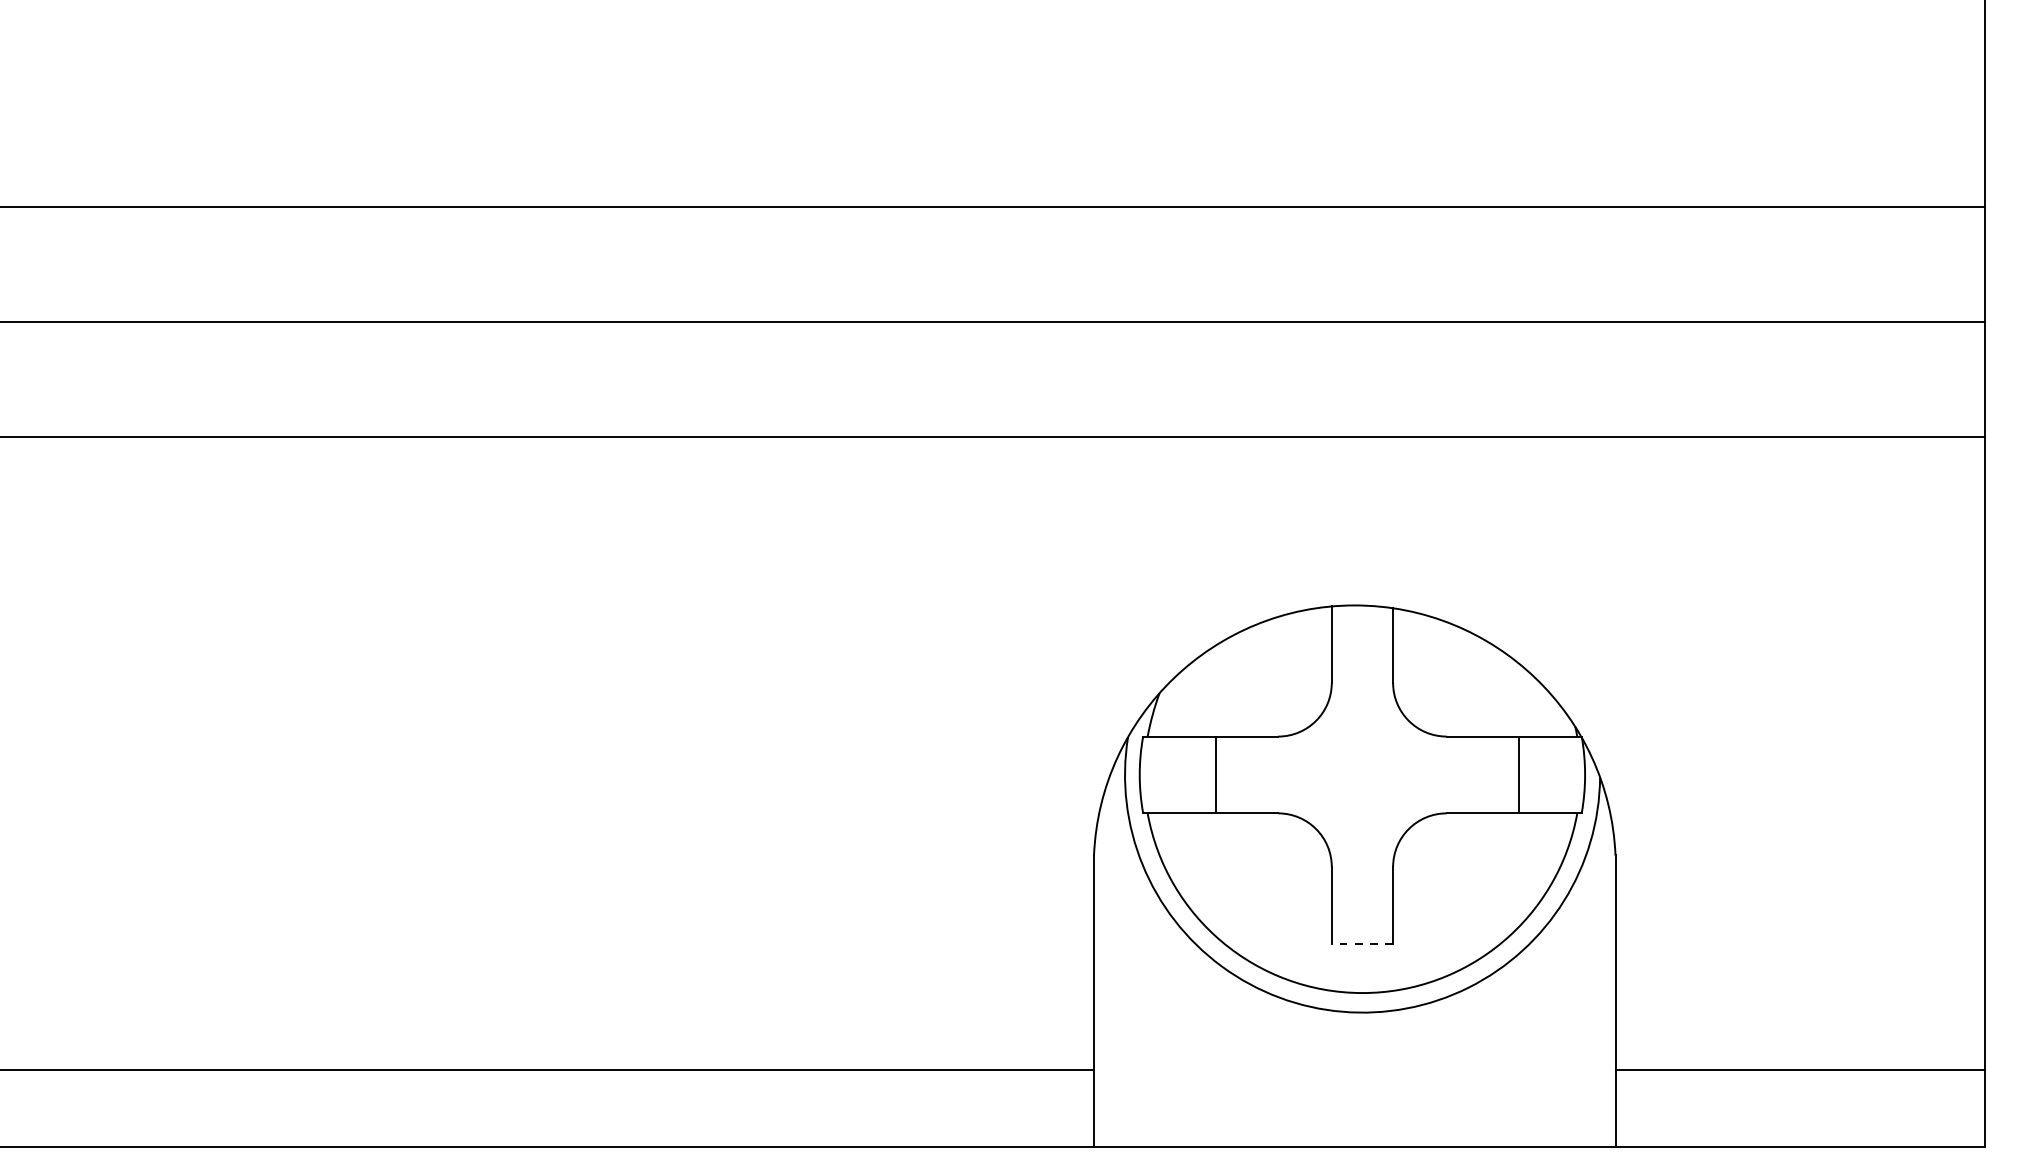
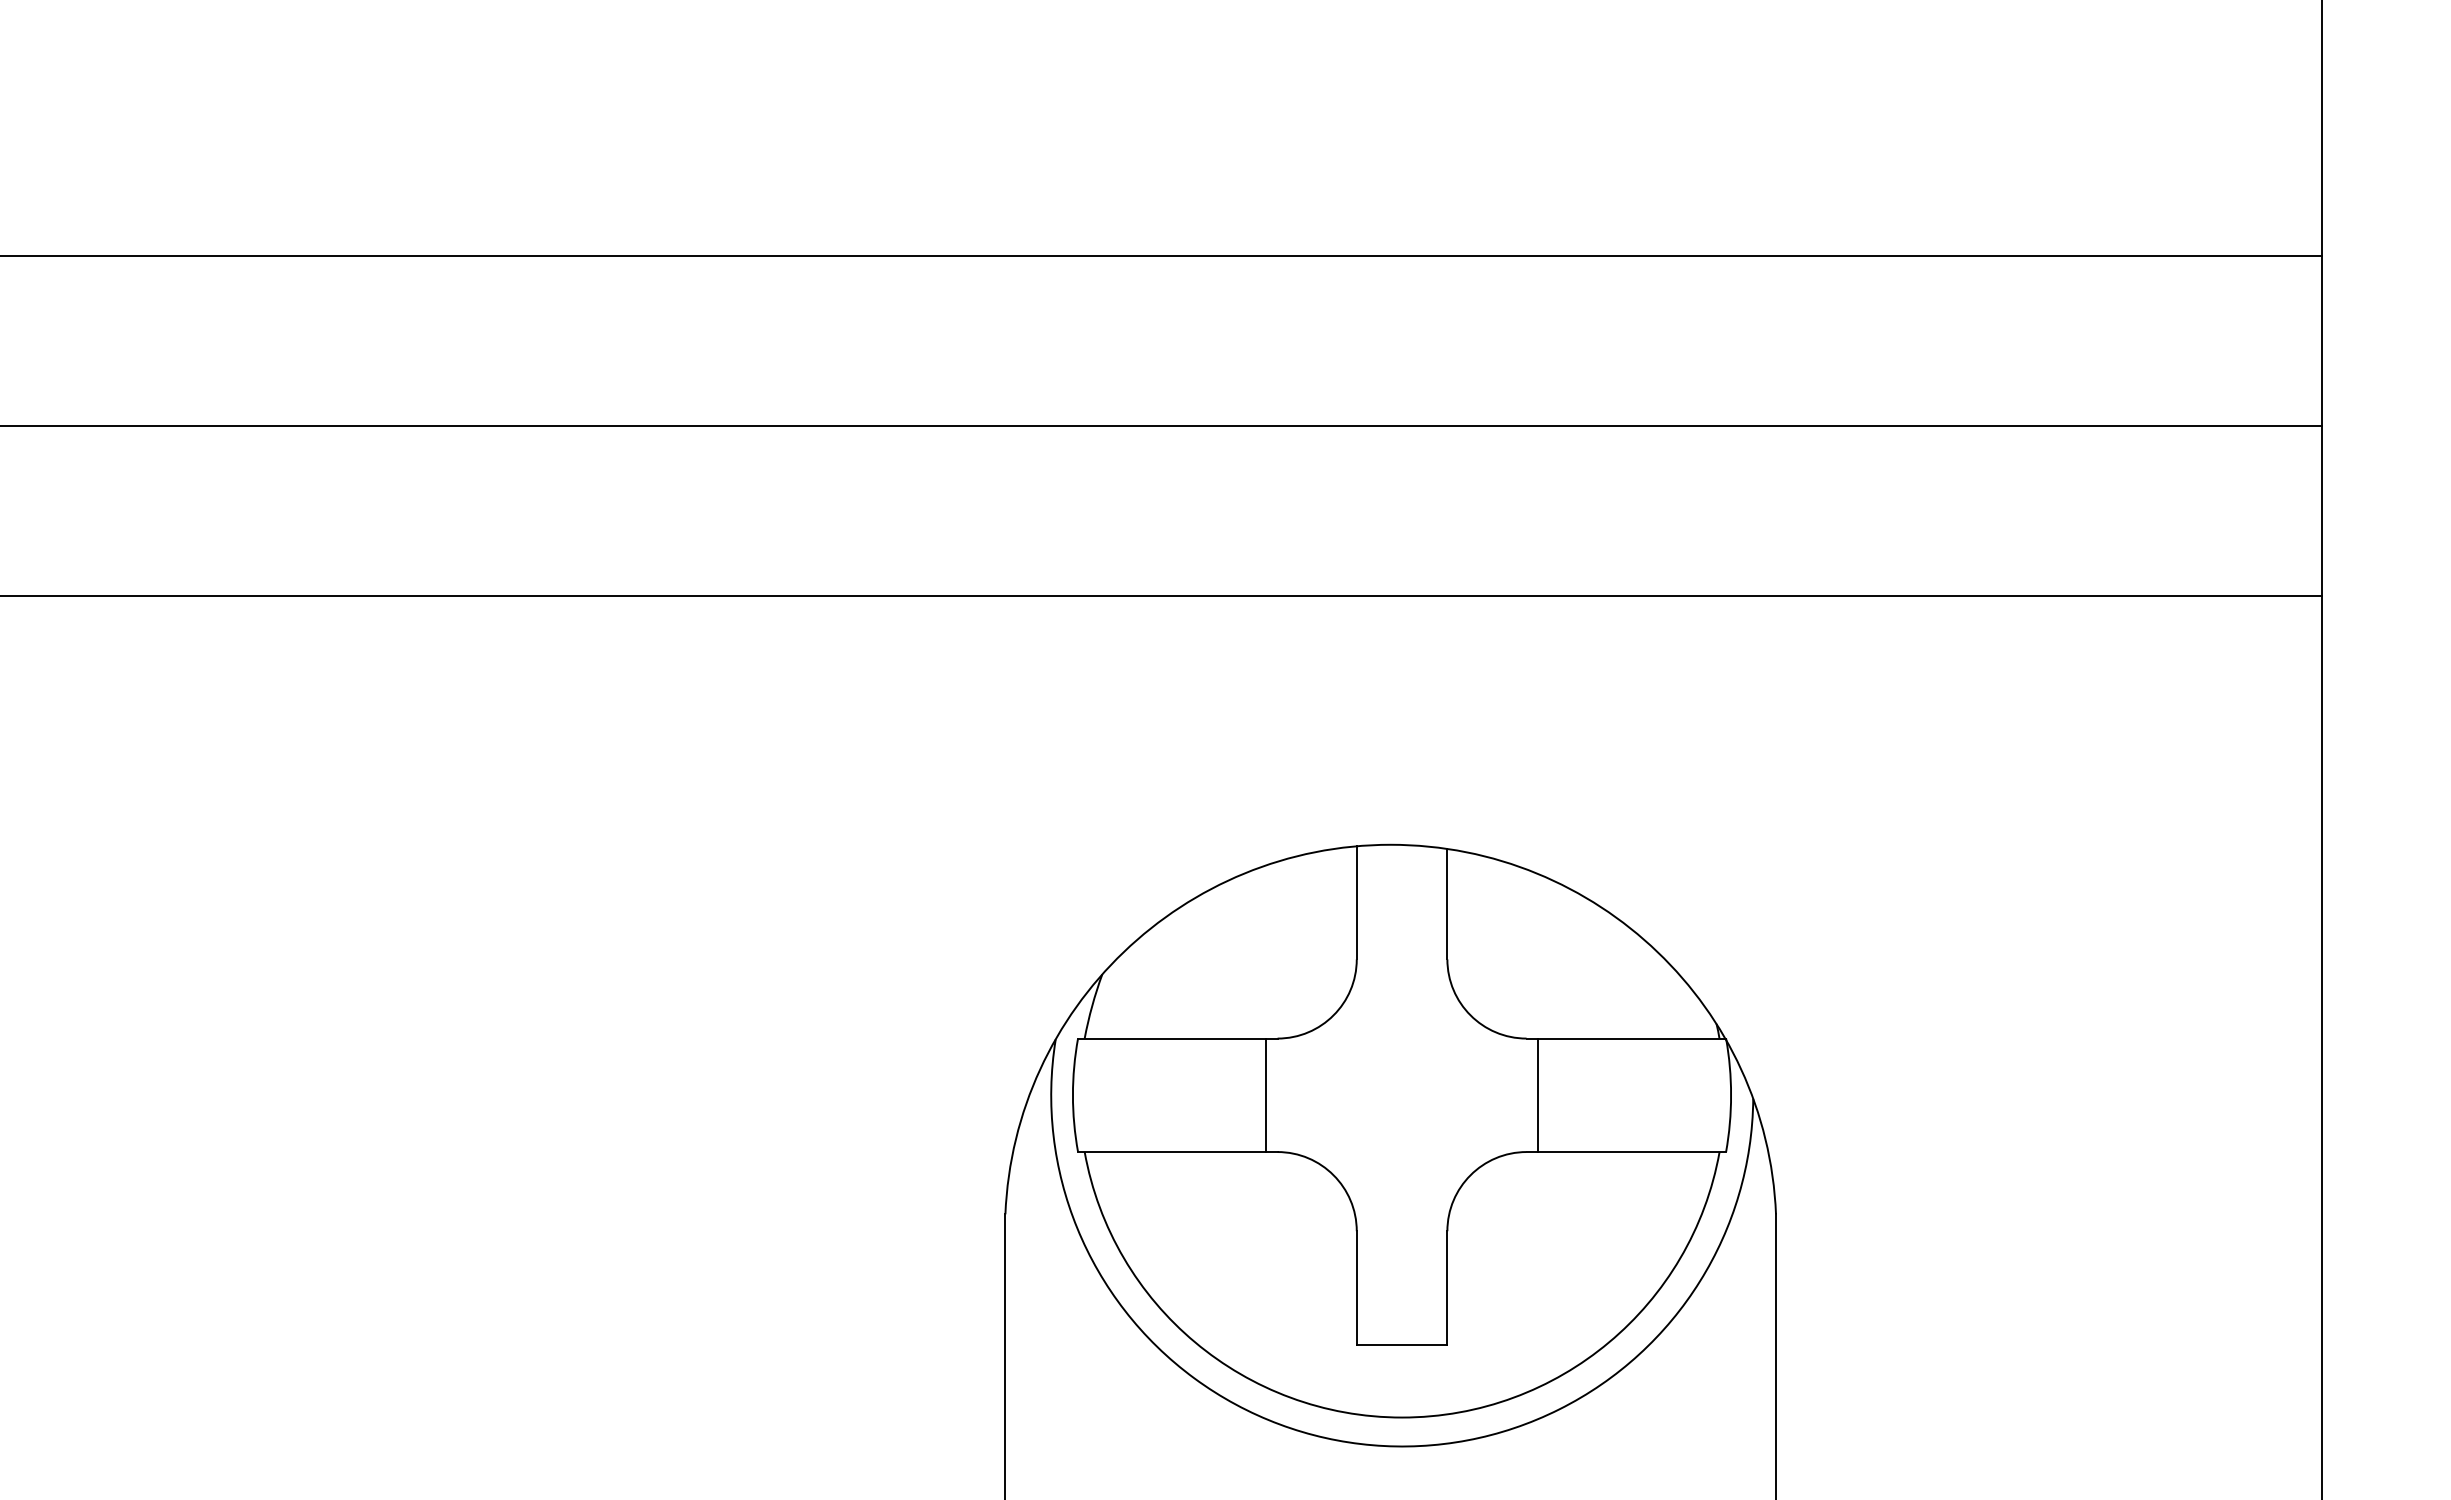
line: (1216, 774) -> (1266, 1094), moved
line: (1518, 774) -> (1538, 1094), moved
line: (1362, 943) -> (1402, 1344), dashed -> solid

